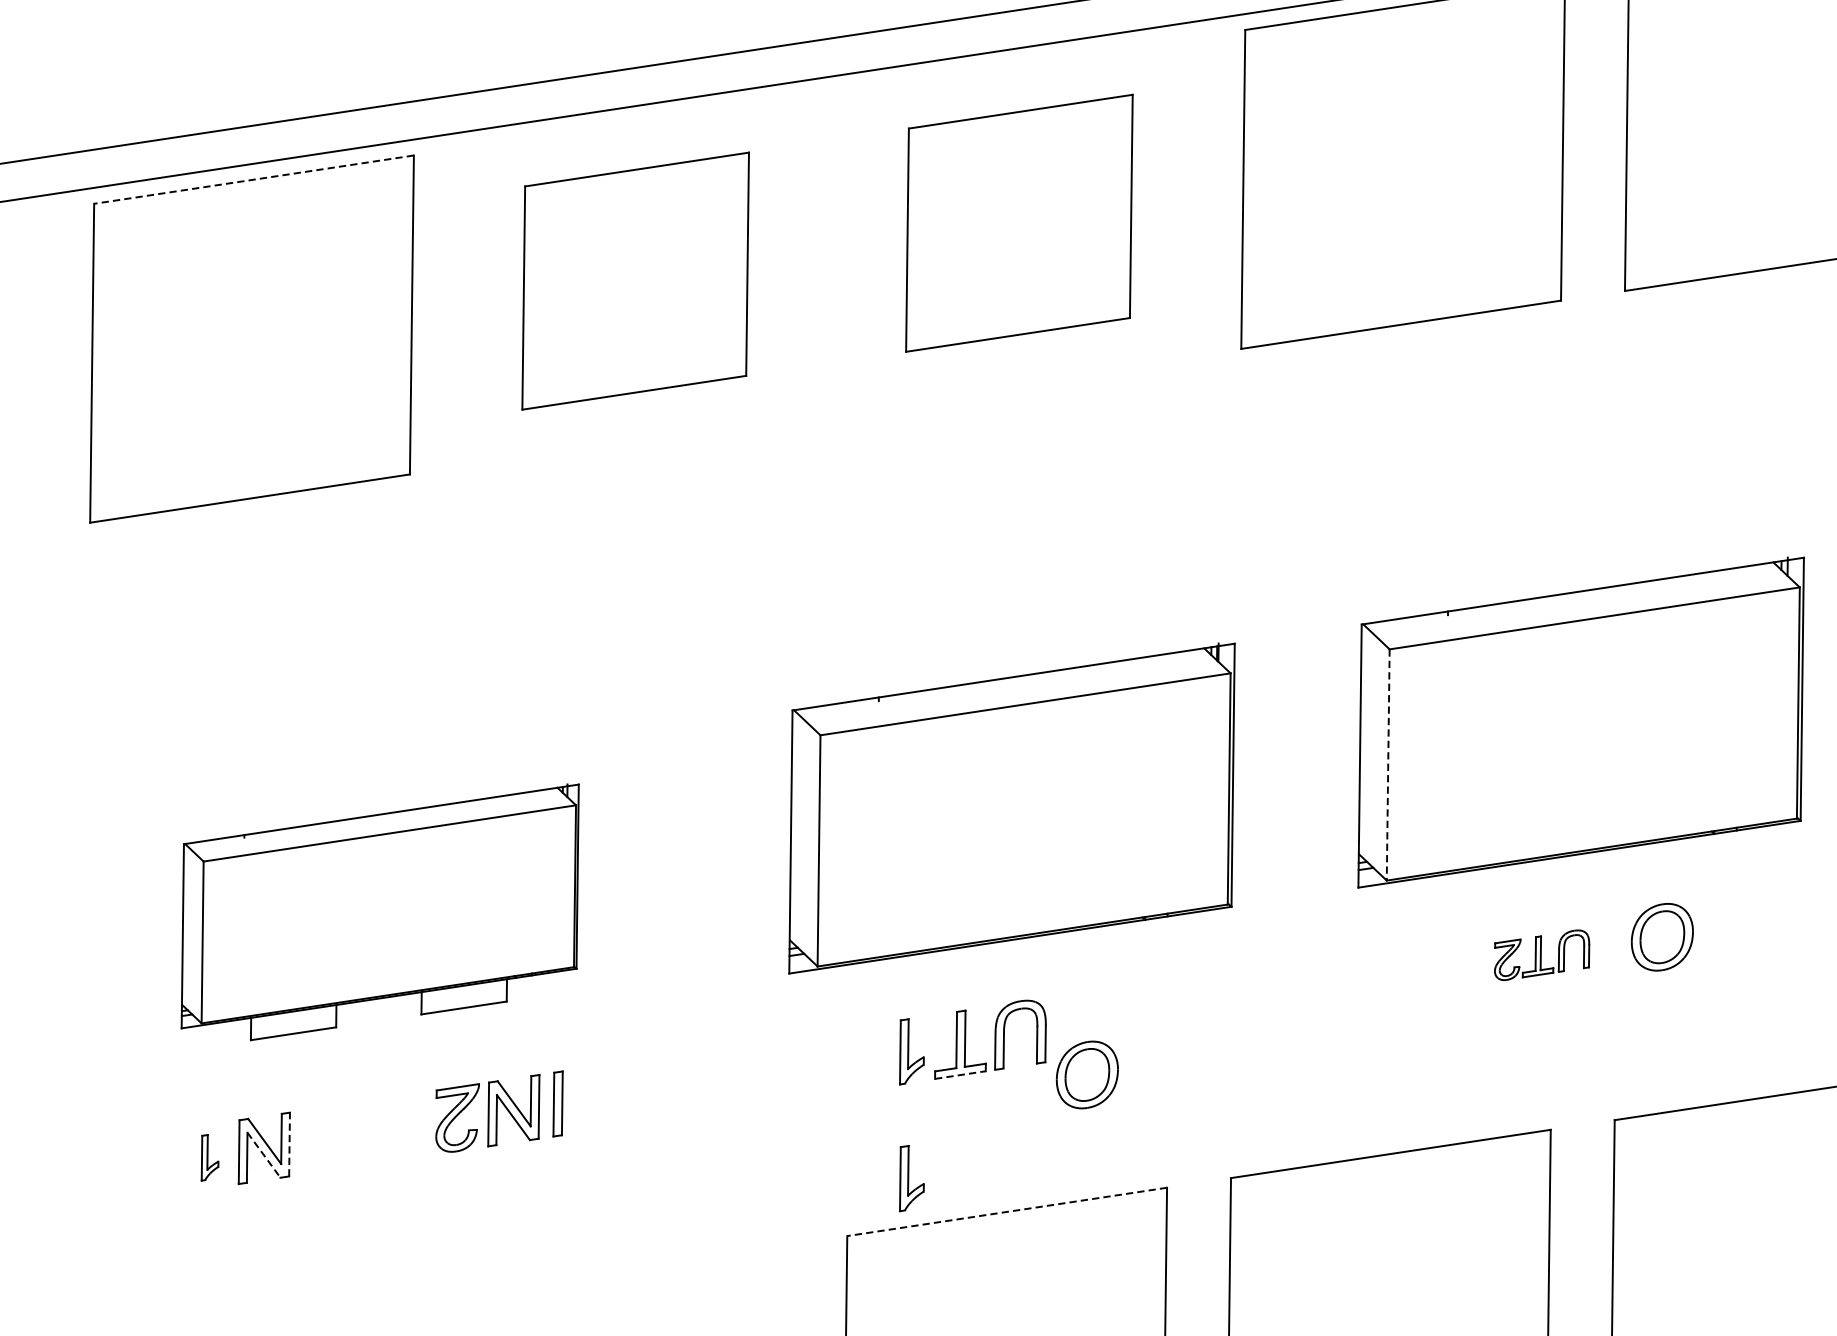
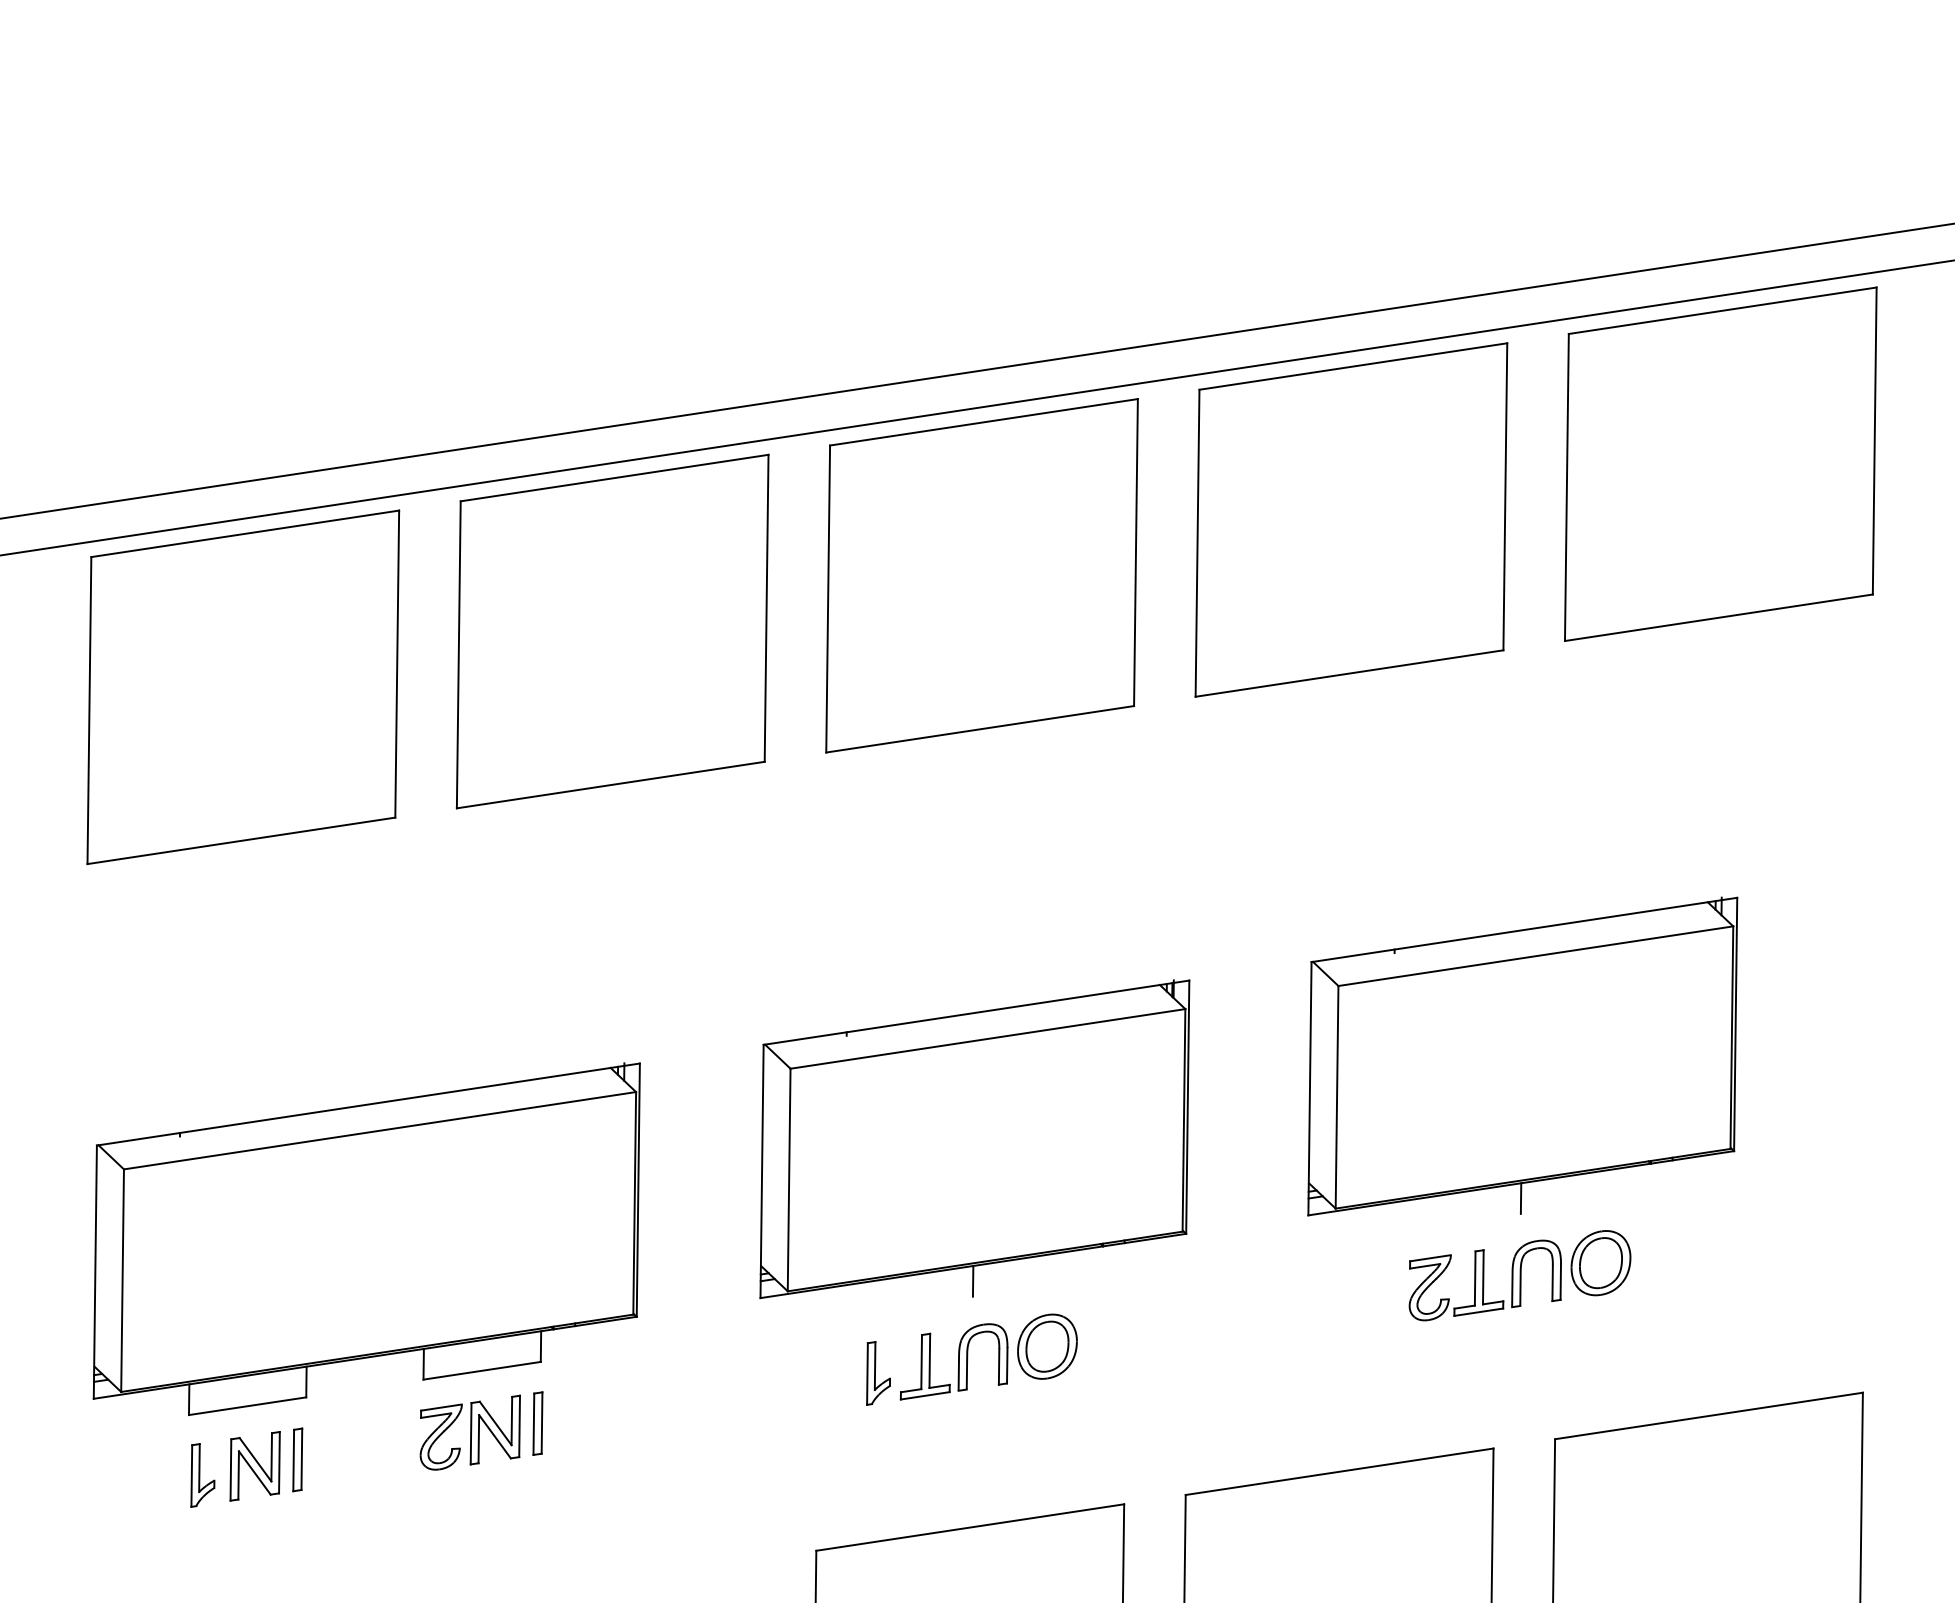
line: (254, 179) -> (245, 533), dashed -> solid
part: (1018, 222) -> (981, 575), size x1.43
part: (635, 281) -> (612, 631), size x1.43
line: (1388, 765) -> (1337, 1097), dashed -> solid
line: (1578, 870) -> (1520, 1198), added
part: (379, 911) -> (366, 1238), size x1.43
line: (1009, 955) -> (972, 1280), added
part: (1541, 955) -> (1484, 1280), size x1.67
line: (960, 1074) -> (925, 1395), dashed -> solid
part: (1087, 1074) -> (1047, 1346), moved
part: (308, 1141) -> (297, 1459), added
line: (289, 1144) -> (279, 1462), dashed -> solid
line: (263, 1154) -> (254, 1472), dashed -> solid
part: (209, 1157) -> (202, 1475), size x1.43
part: (911, 1178) -> (878, 1495), removed
line: (1007, 1211) -> (970, 1527), dashed -> solid

